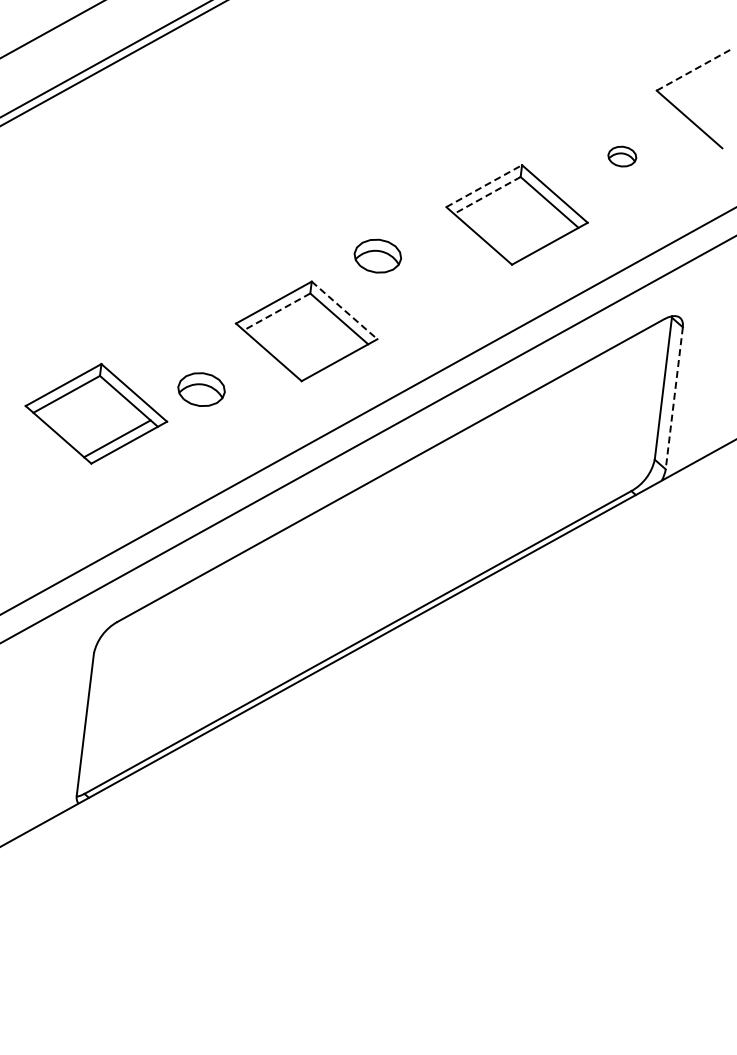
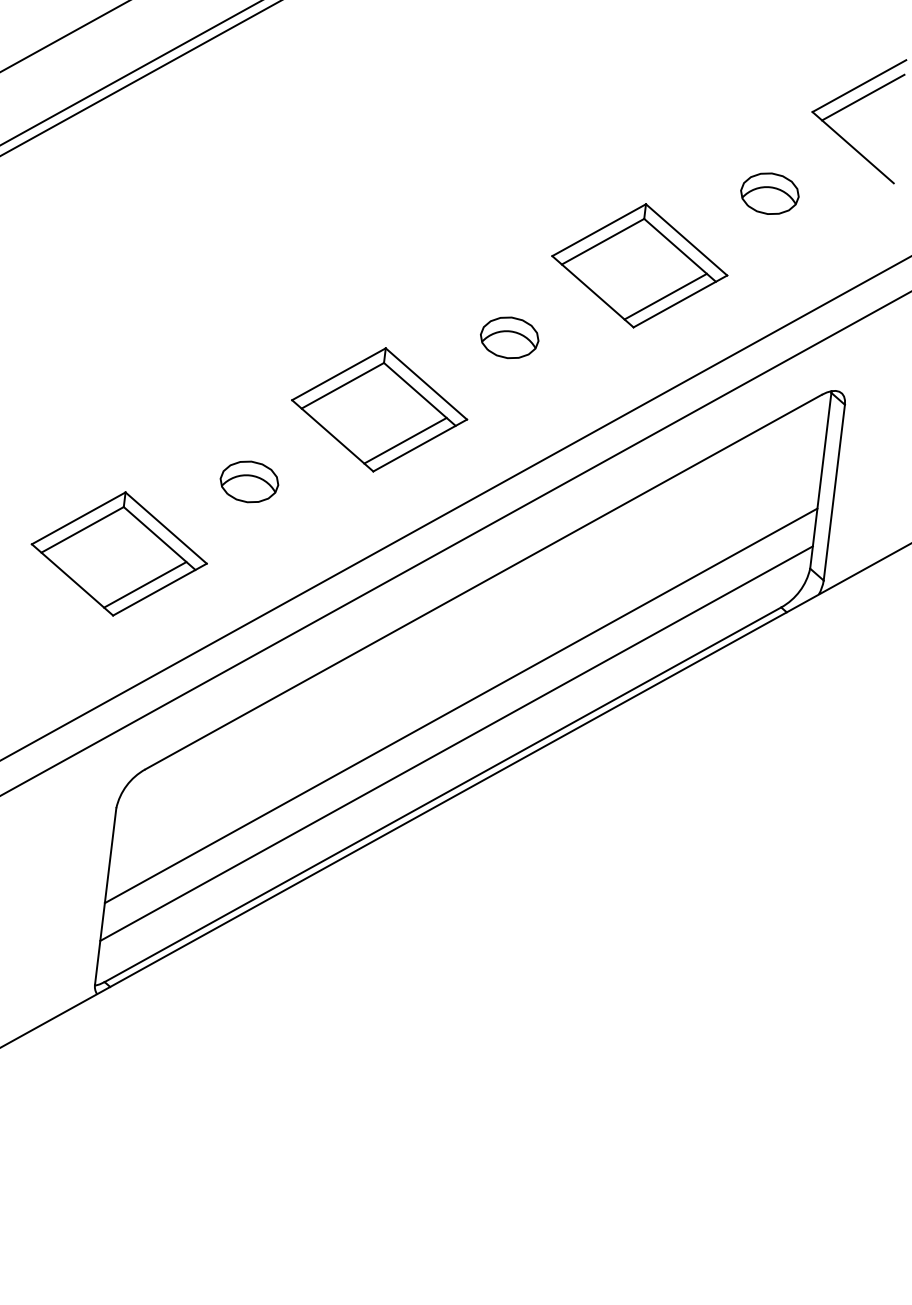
line: (694, 69) -> (859, 85), dashed -> solid
line: (697, 78) -> (863, 96), added
part: (622, 156) -> (770, 193), size x1.67
line: (484, 185) -> (599, 229), dashed -> solid
line: (486, 195) -> (601, 241), dashed -> solid
line: (537, 239) -> (665, 296), added
part: (377, 255) -> (509, 337), moved
line: (344, 310) -> (426, 384), dashed -> solid
line: (276, 312) -> (342, 386), dashed -> solid
line: (327, 355) -> (405, 439), added
line: (674, 398) -> (834, 492), dashed -> solid
part: (96, 413) -> (119, 553), moved
line: (372, 570) -> (460, 705), added
line: (368, 600) -> (456, 742), added

